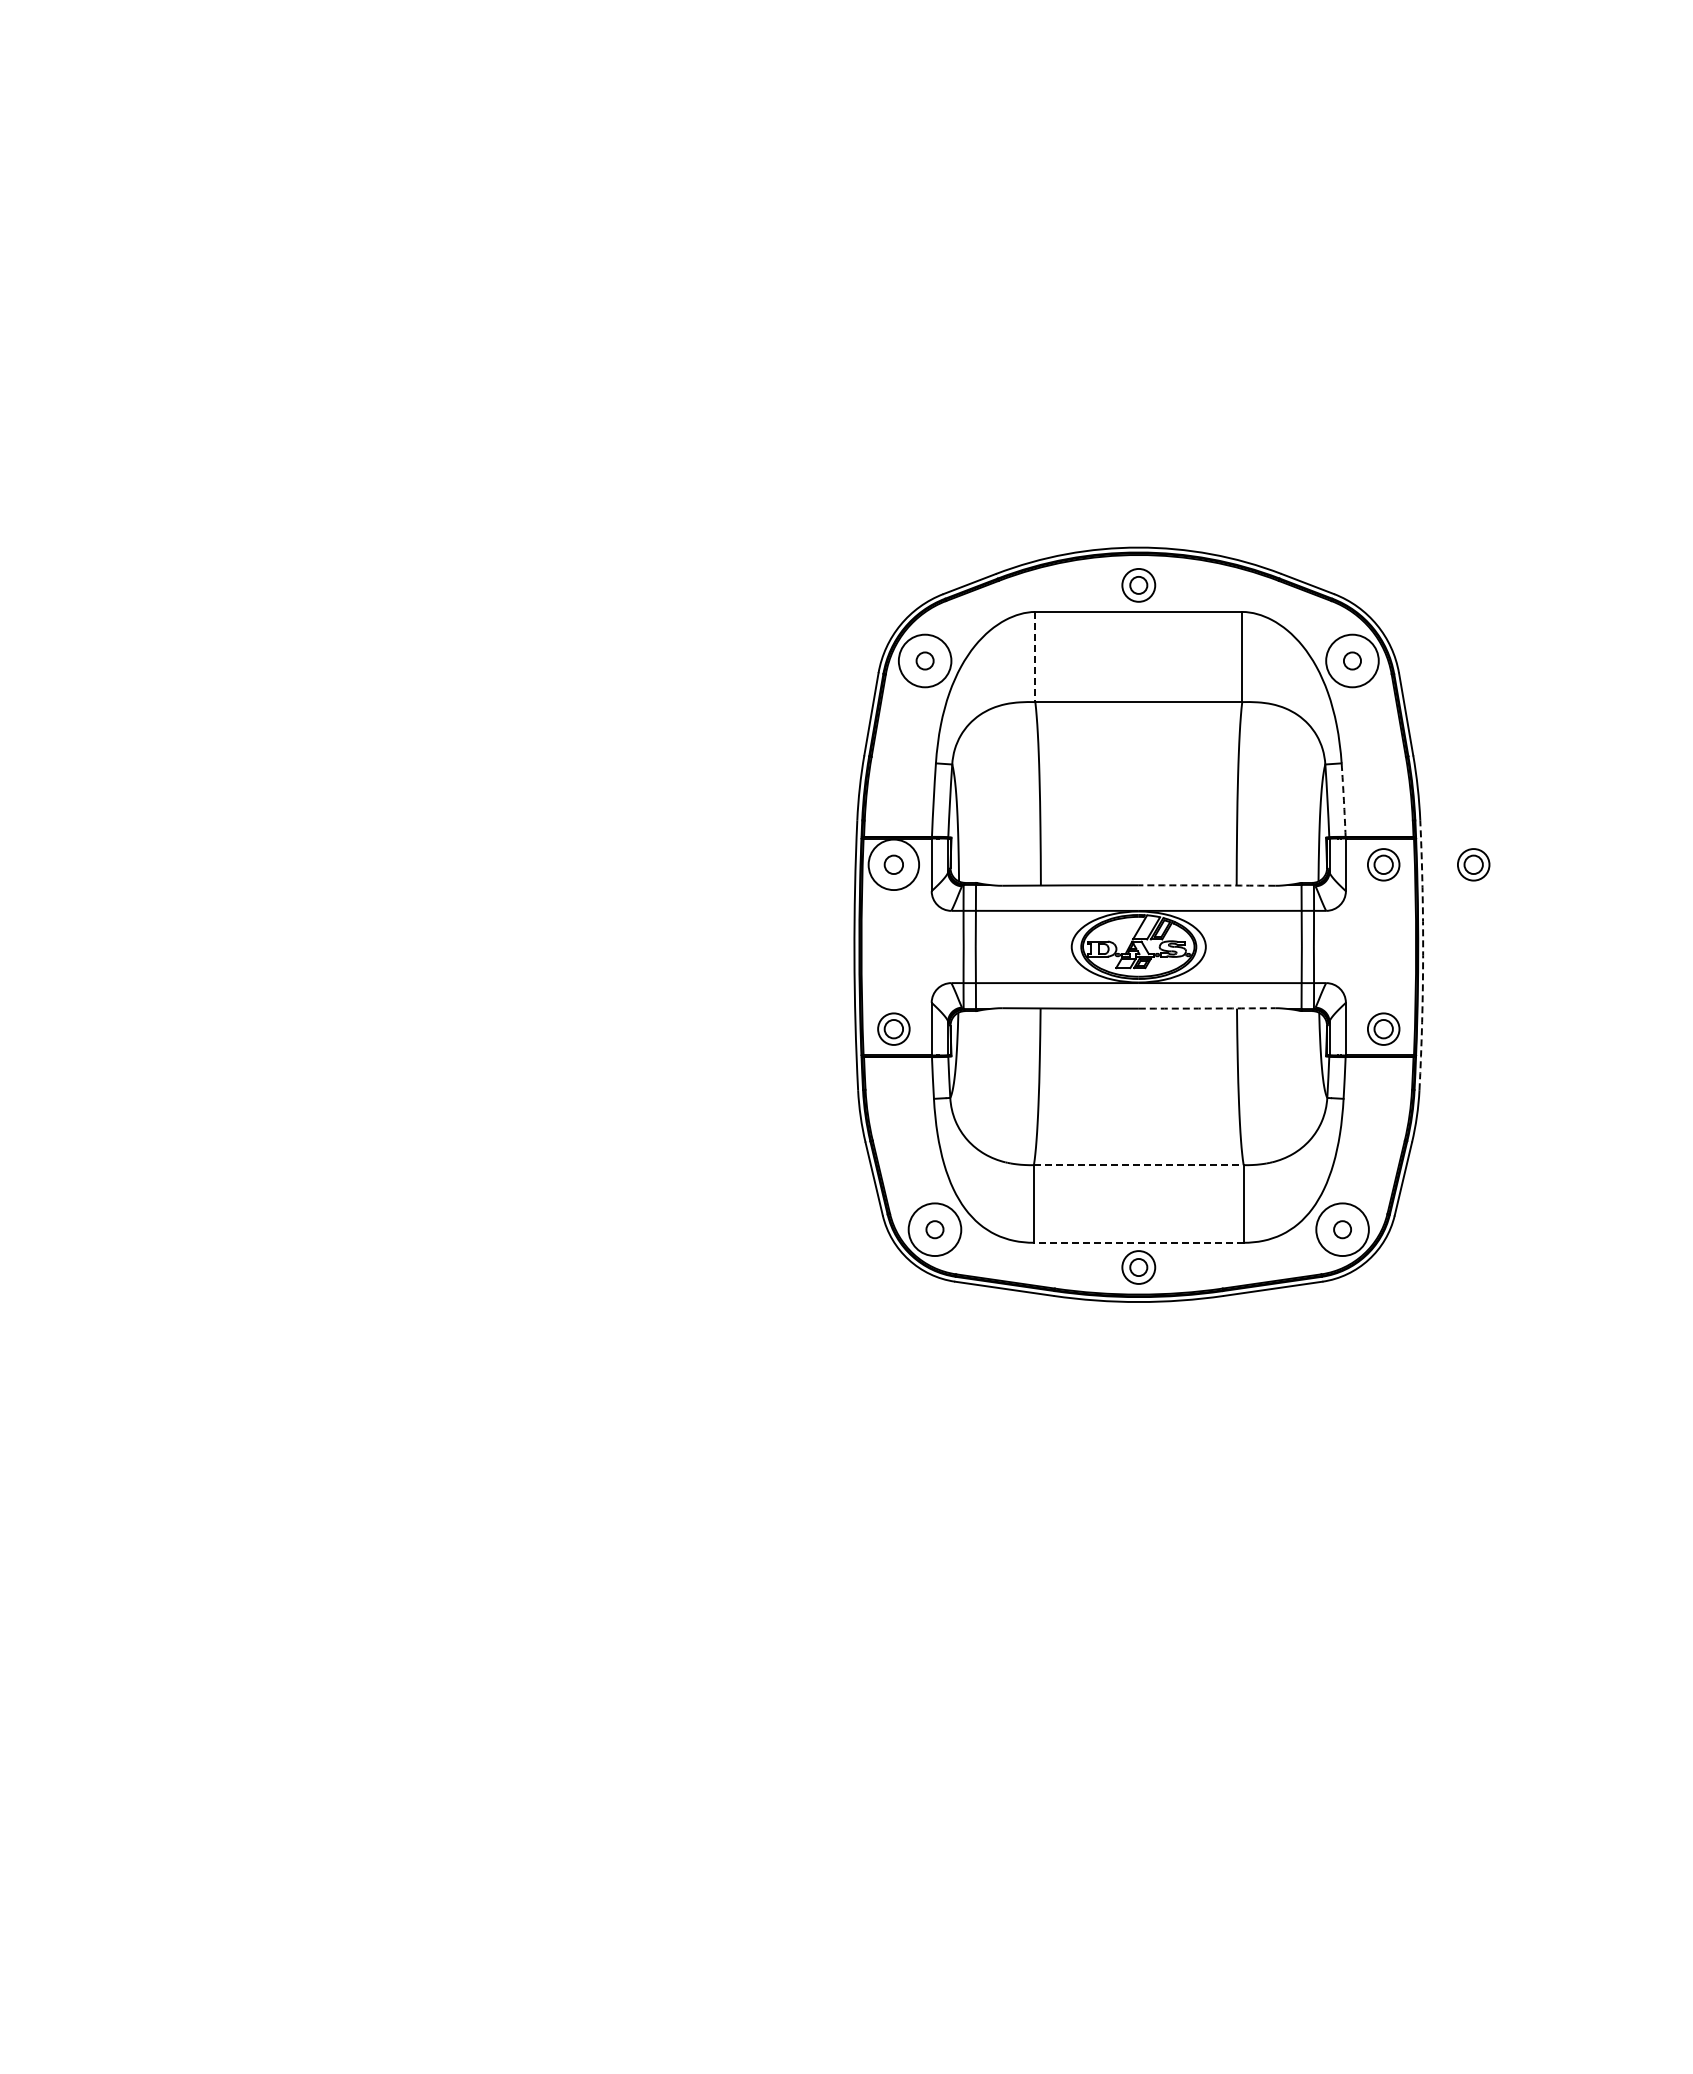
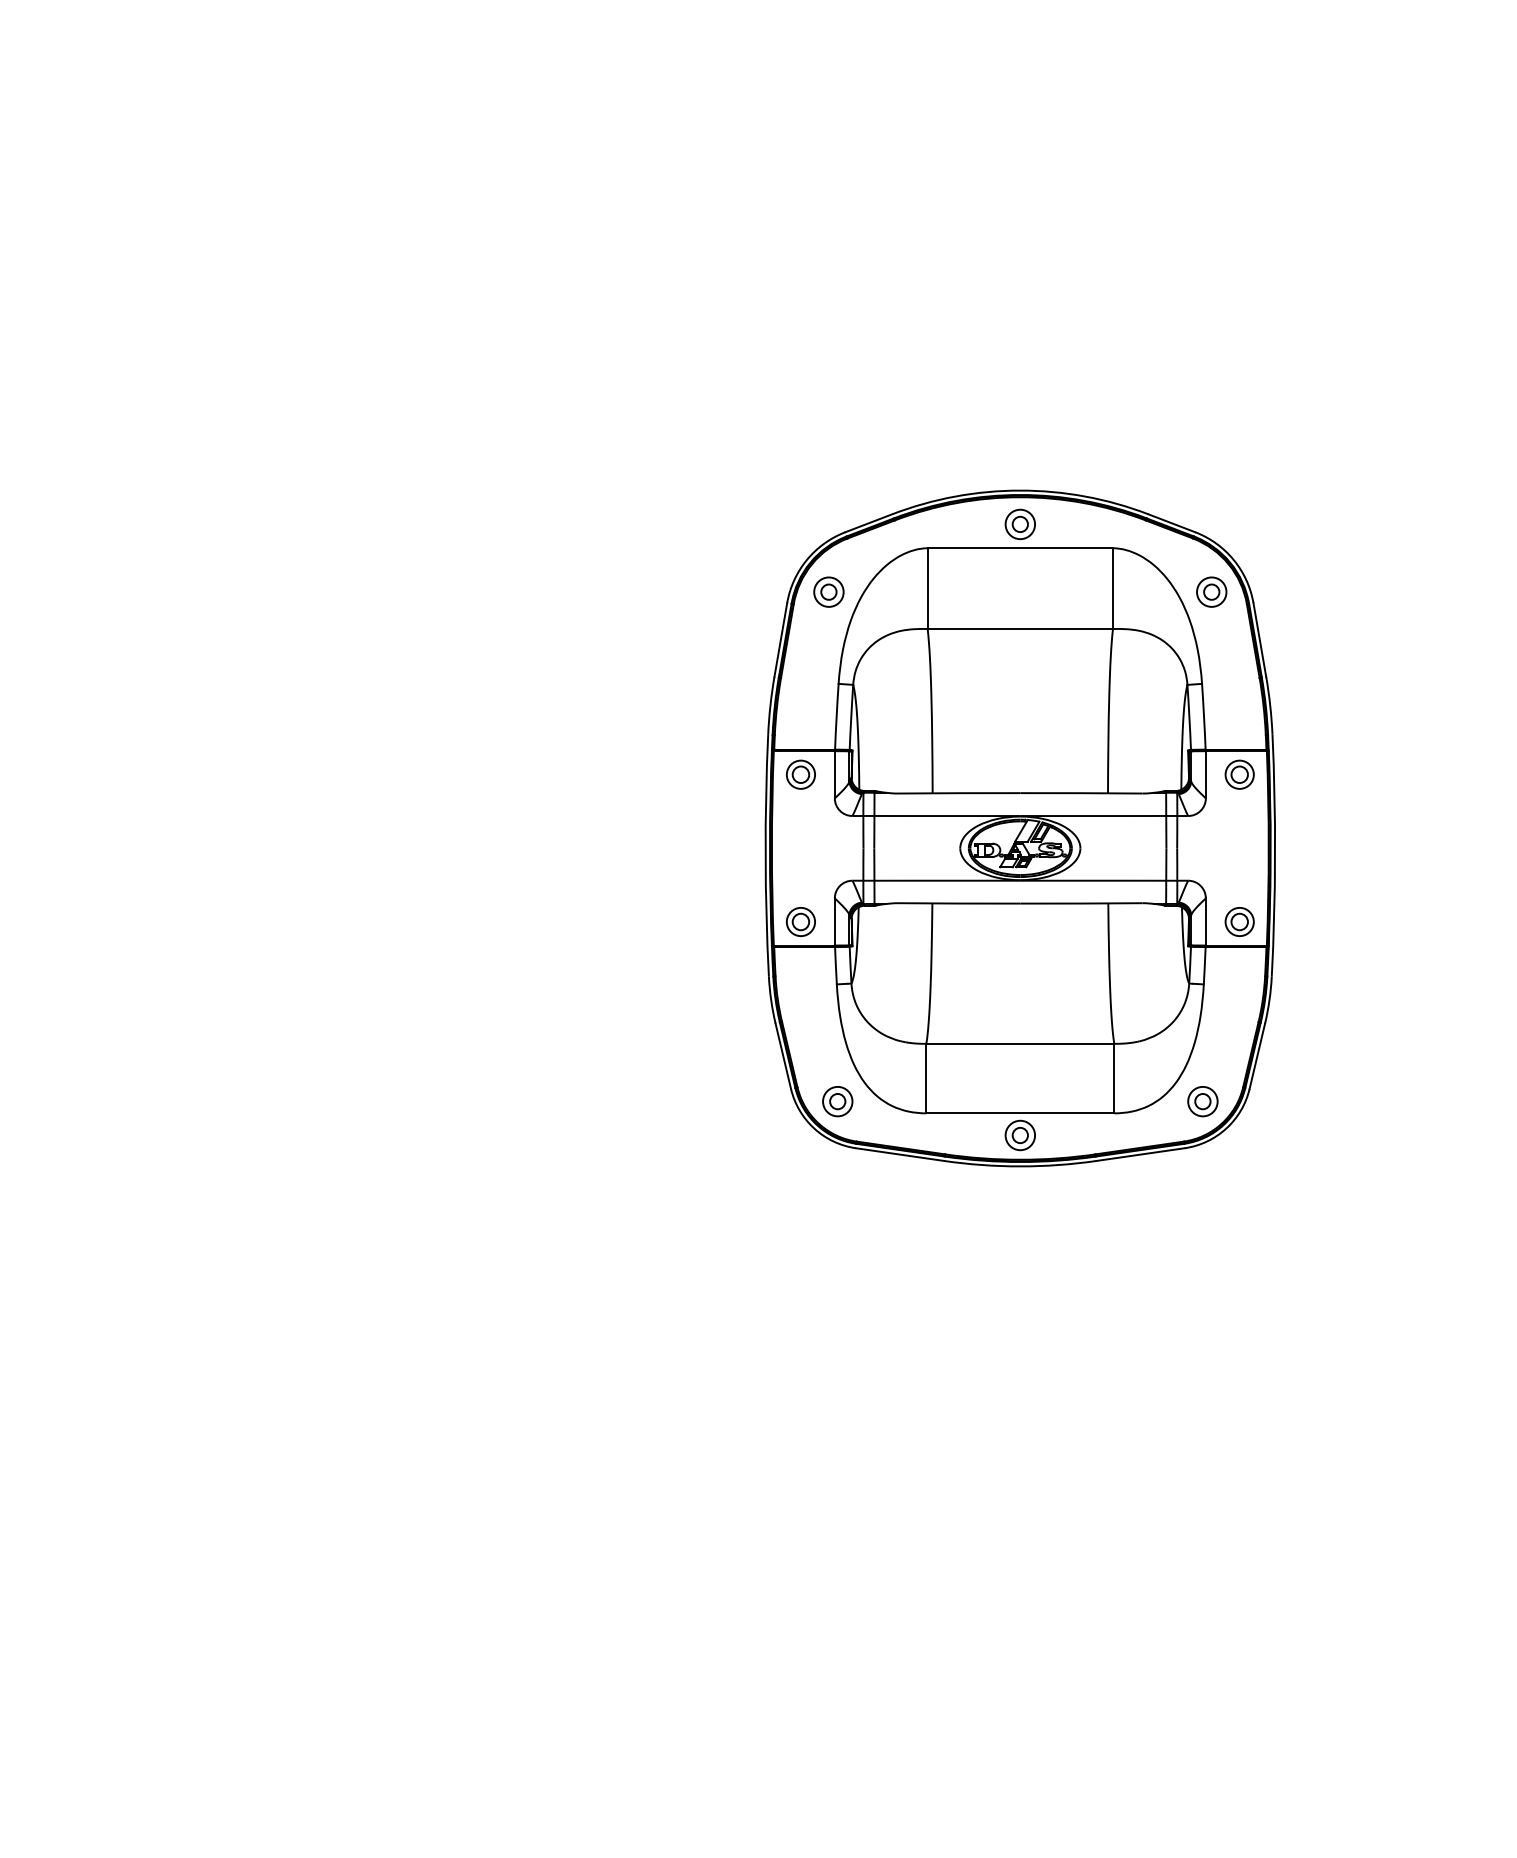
line: (1035, 657) -> (927, 589), dashed -> solid
circle: (924, 660) -> (828, 591), size x0.62
circle: (1352, 660) -> (1211, 591), size x0.62
arc: (1343, 800) -> (1203, 717), dashed -> solid
circle: (893, 864) -> (800, 774), size x0.62
part: (1473, 864) -> (1320, 774), removed
arc: (1207, 885) -> (1081, 793), dashed -> solid
arc: (1423, 955) -> (1275, 855), dashed -> solid
arc: (1207, 1008) -> (1081, 903), dashed -> solid
line: (1138, 1165) -> (1020, 1044), dashed -> solid
circle: (934, 1229) -> (837, 1101), size x0.62
circle: (1342, 1229) -> (1202, 1101), size x0.62
line: (1138, 1242) -> (1020, 1113), dashed -> solid

